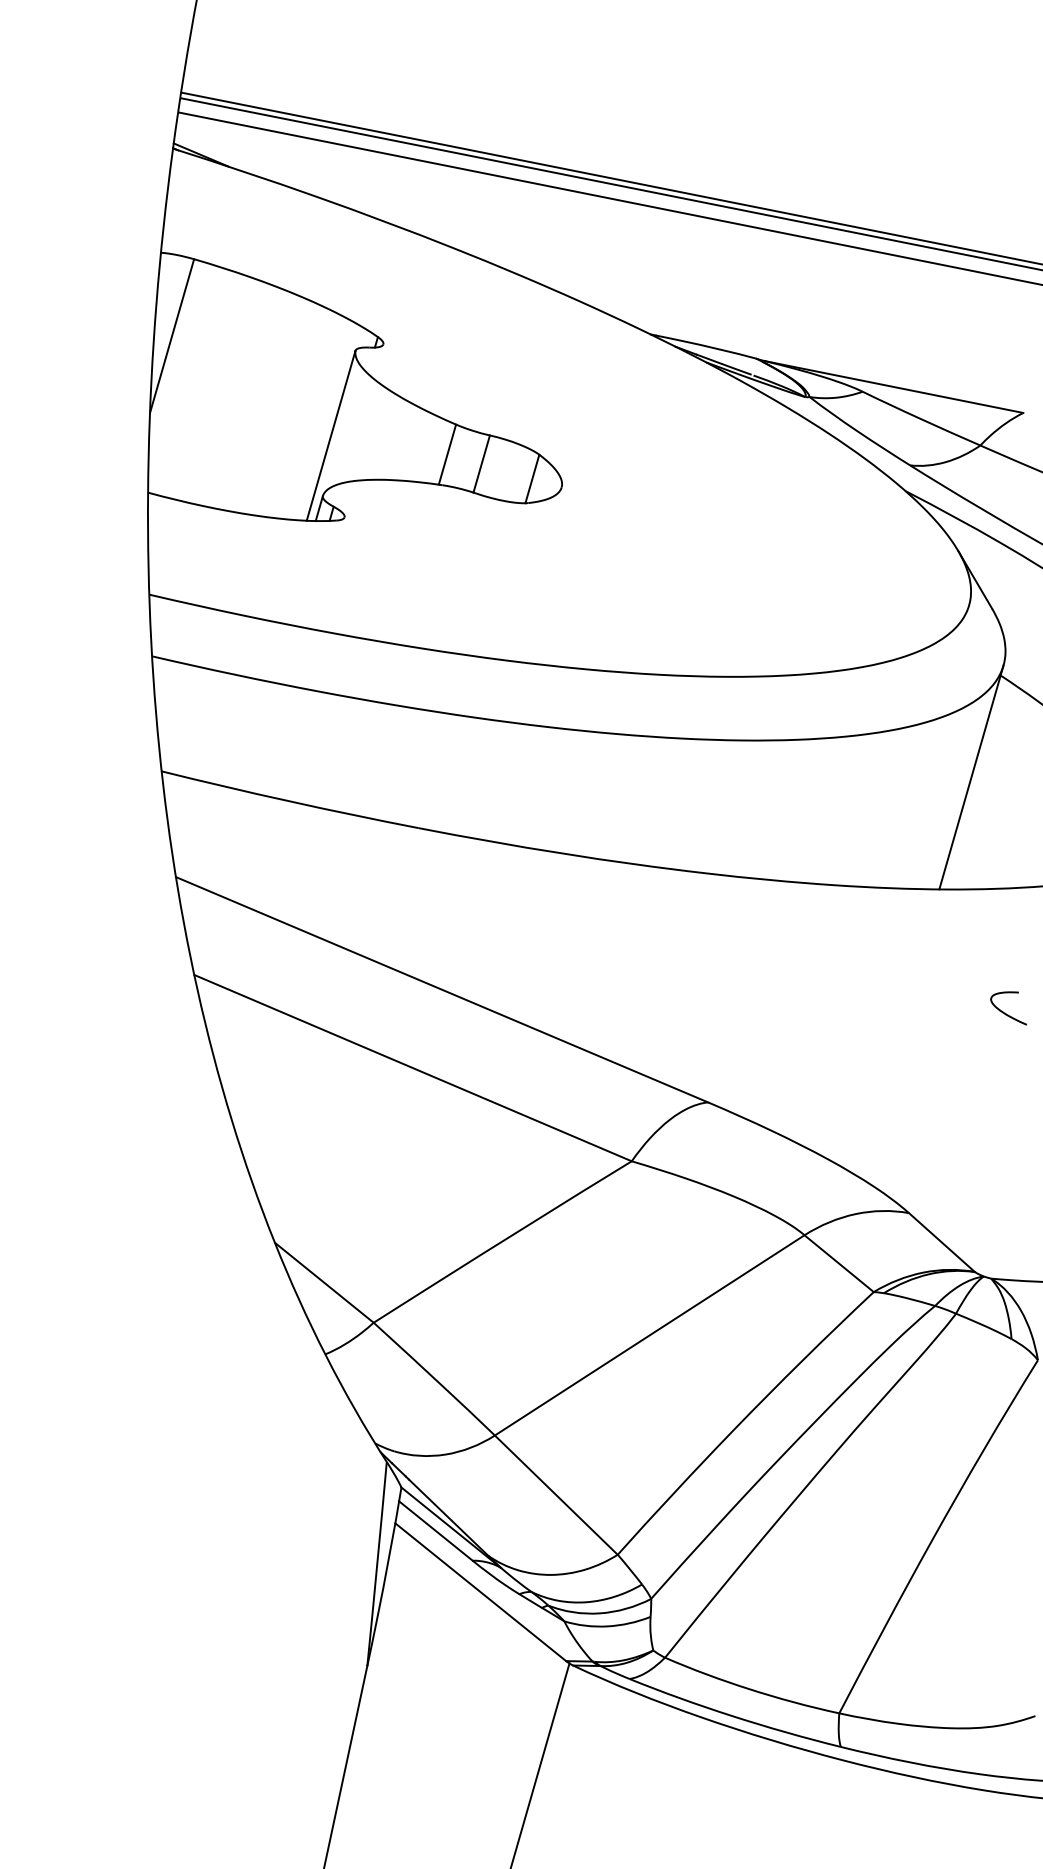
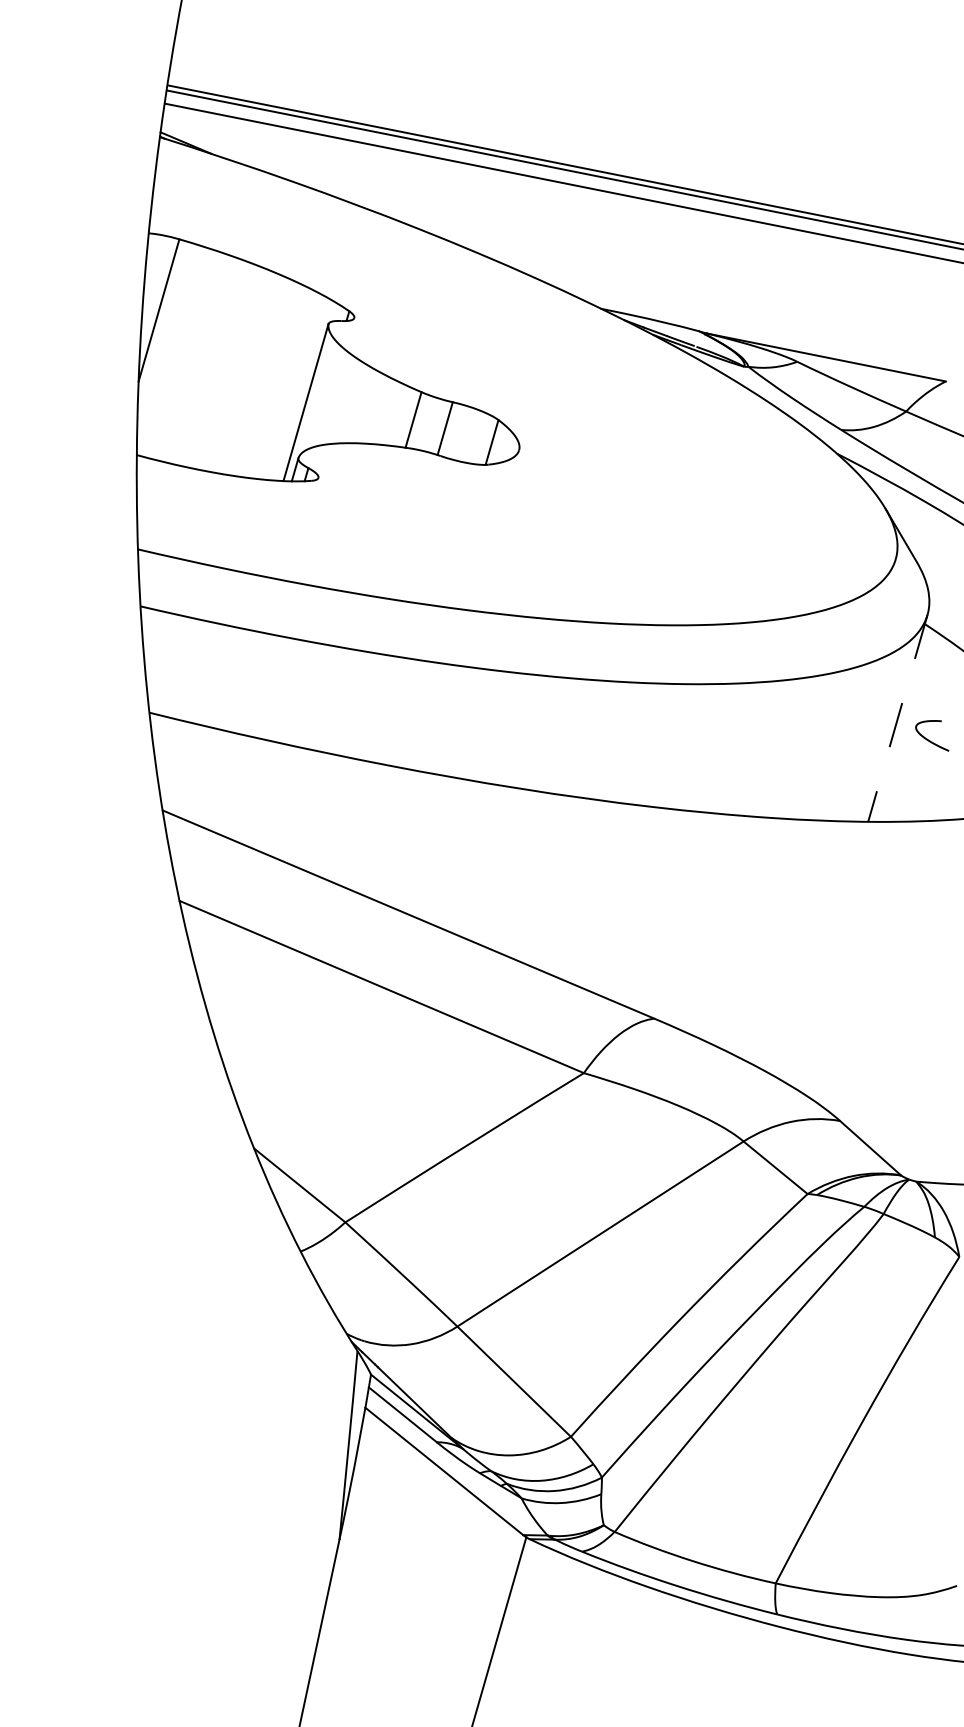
line: (971, 777) -> (897, 718), solid -> dashed
curve: (1005, 1012) -> (929, 739), moved

